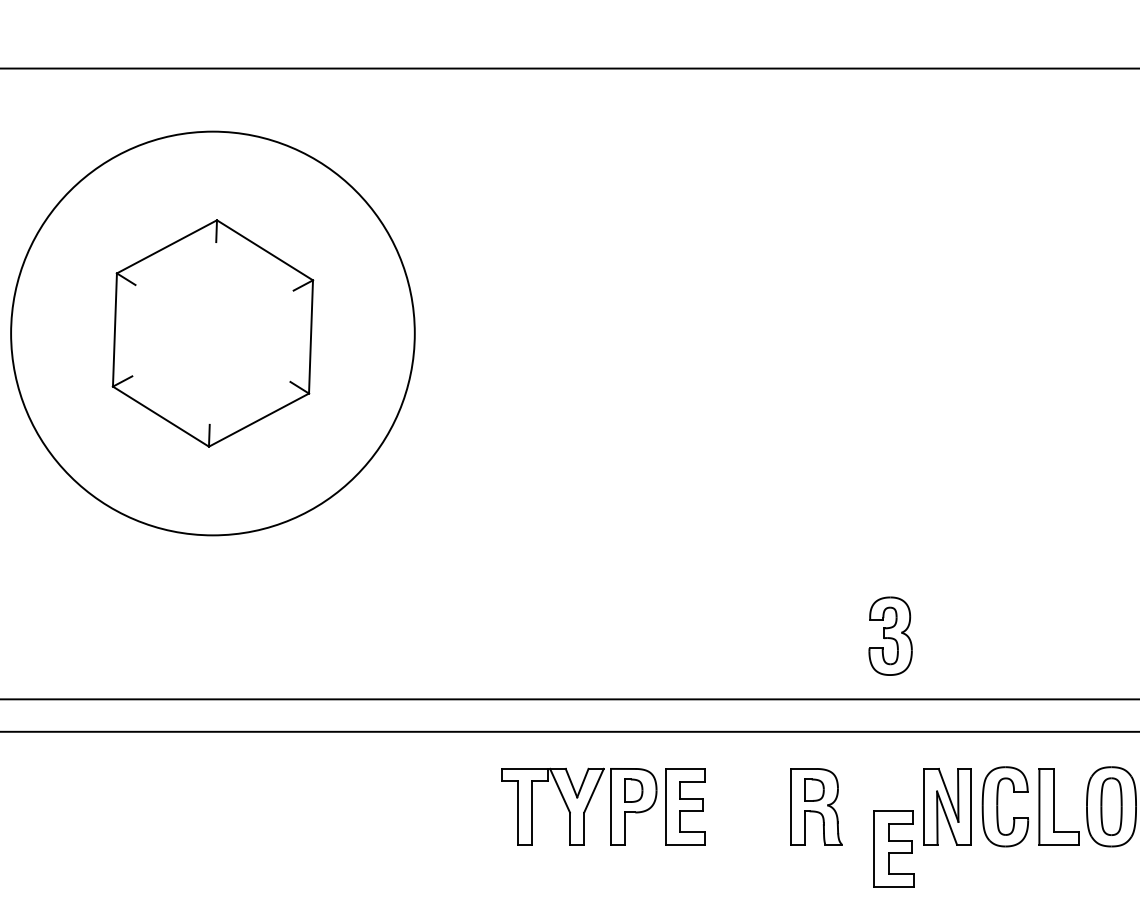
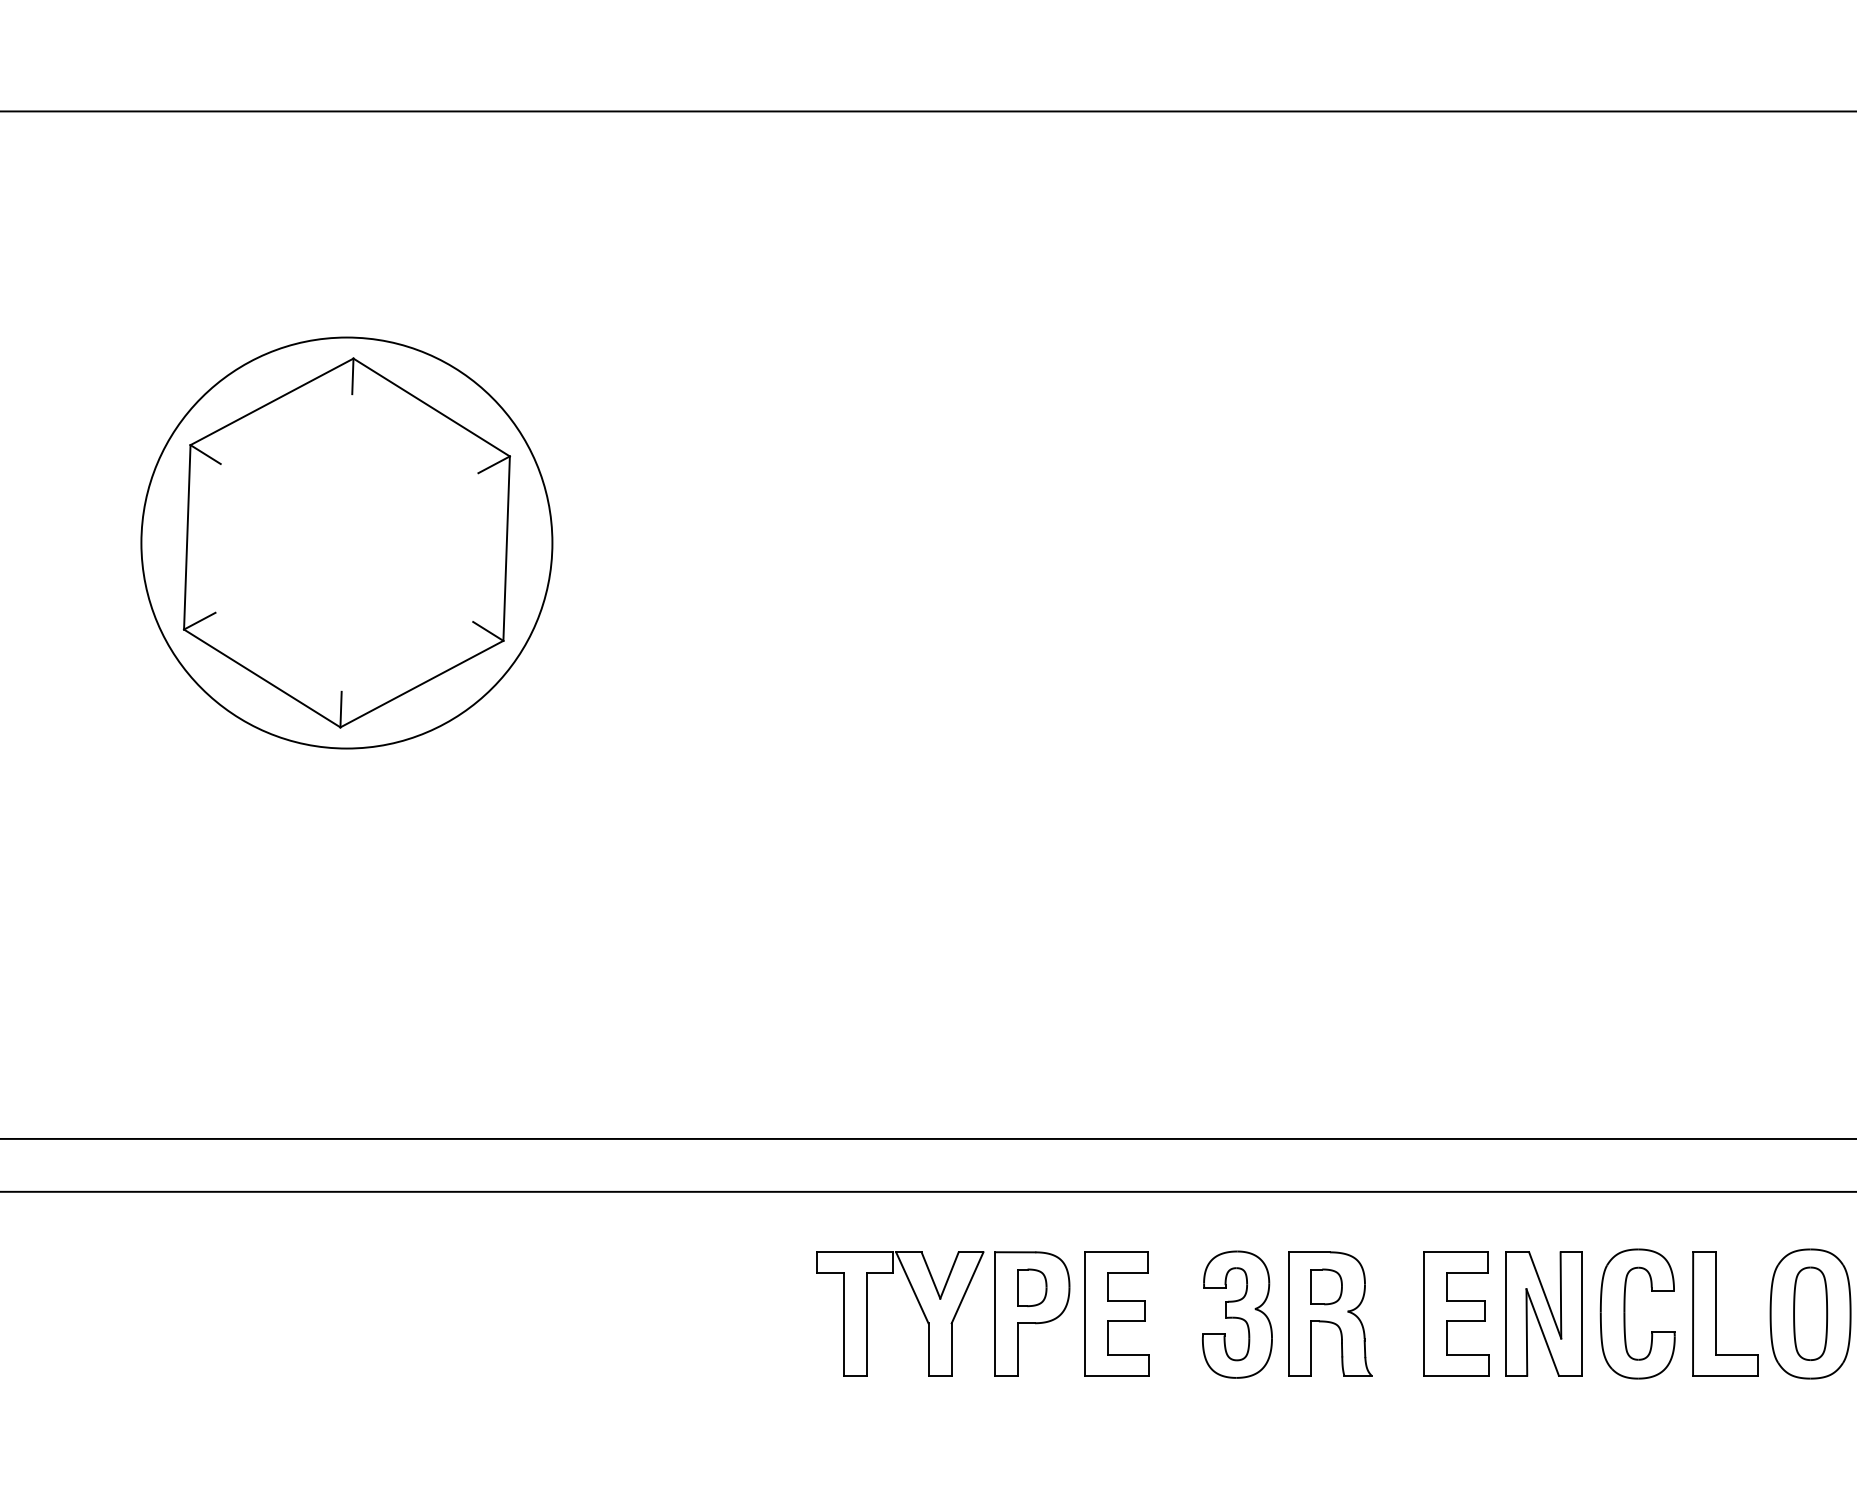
circle: (212, 333) -> (346, 543), size x0.62
part: (890, 635) -> (1237, 1313), moved
part: (893, 848) -> (1455, 1313), moved

